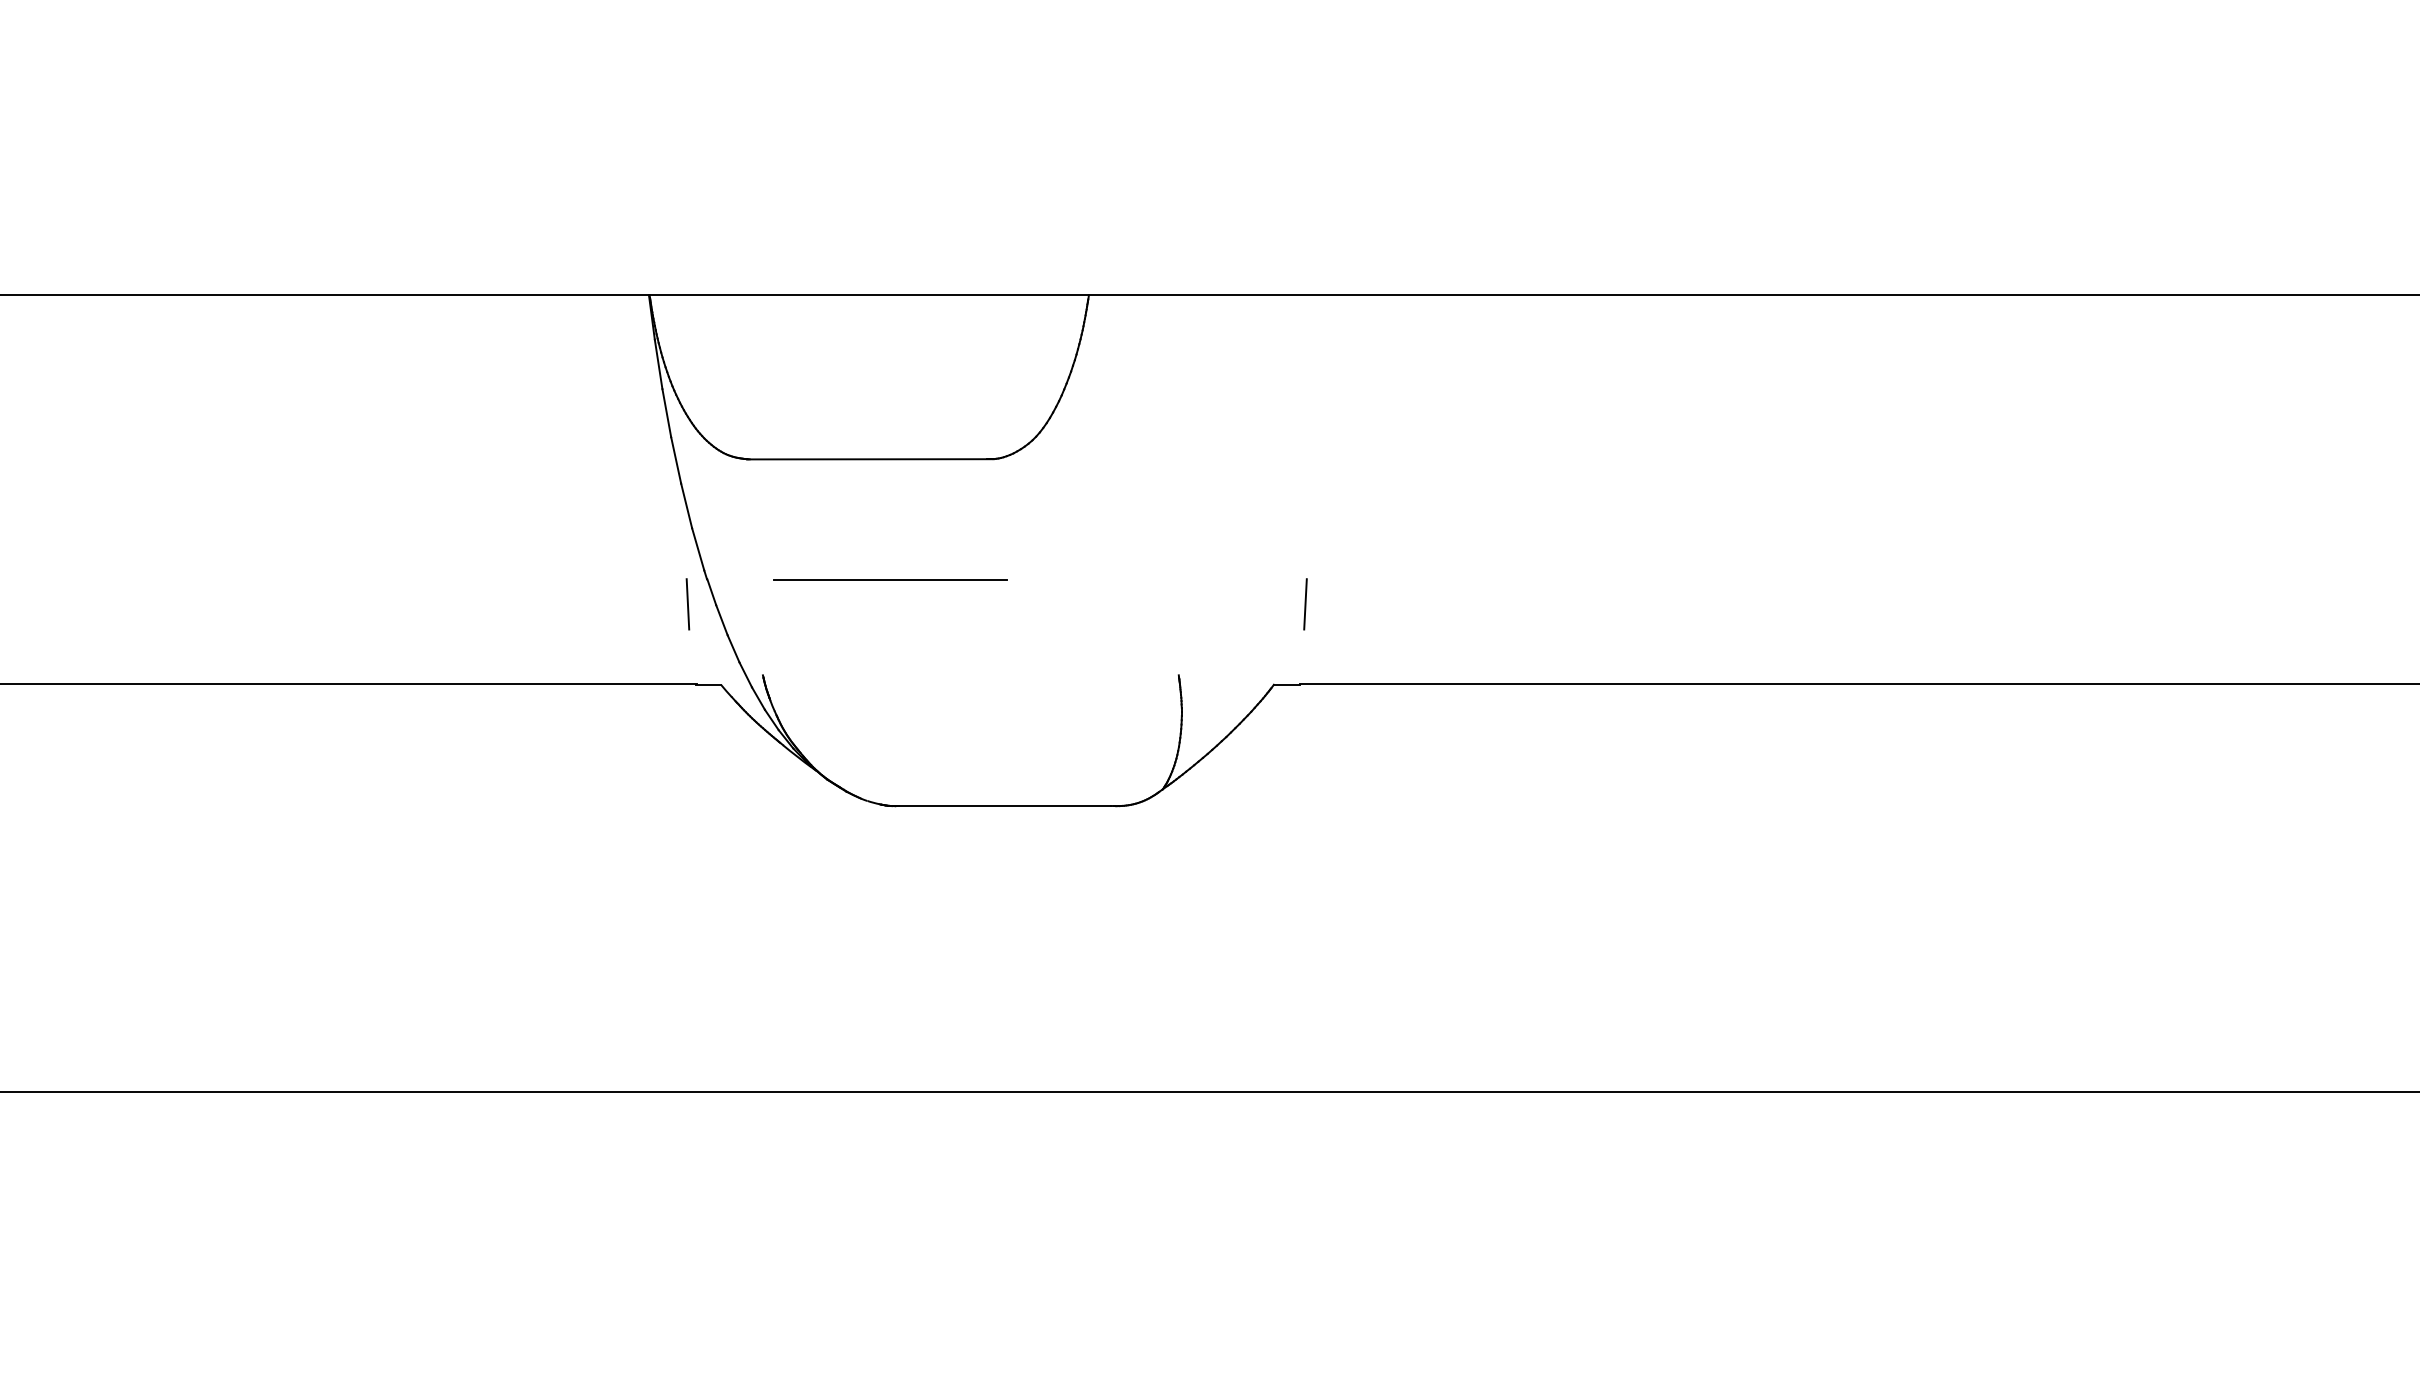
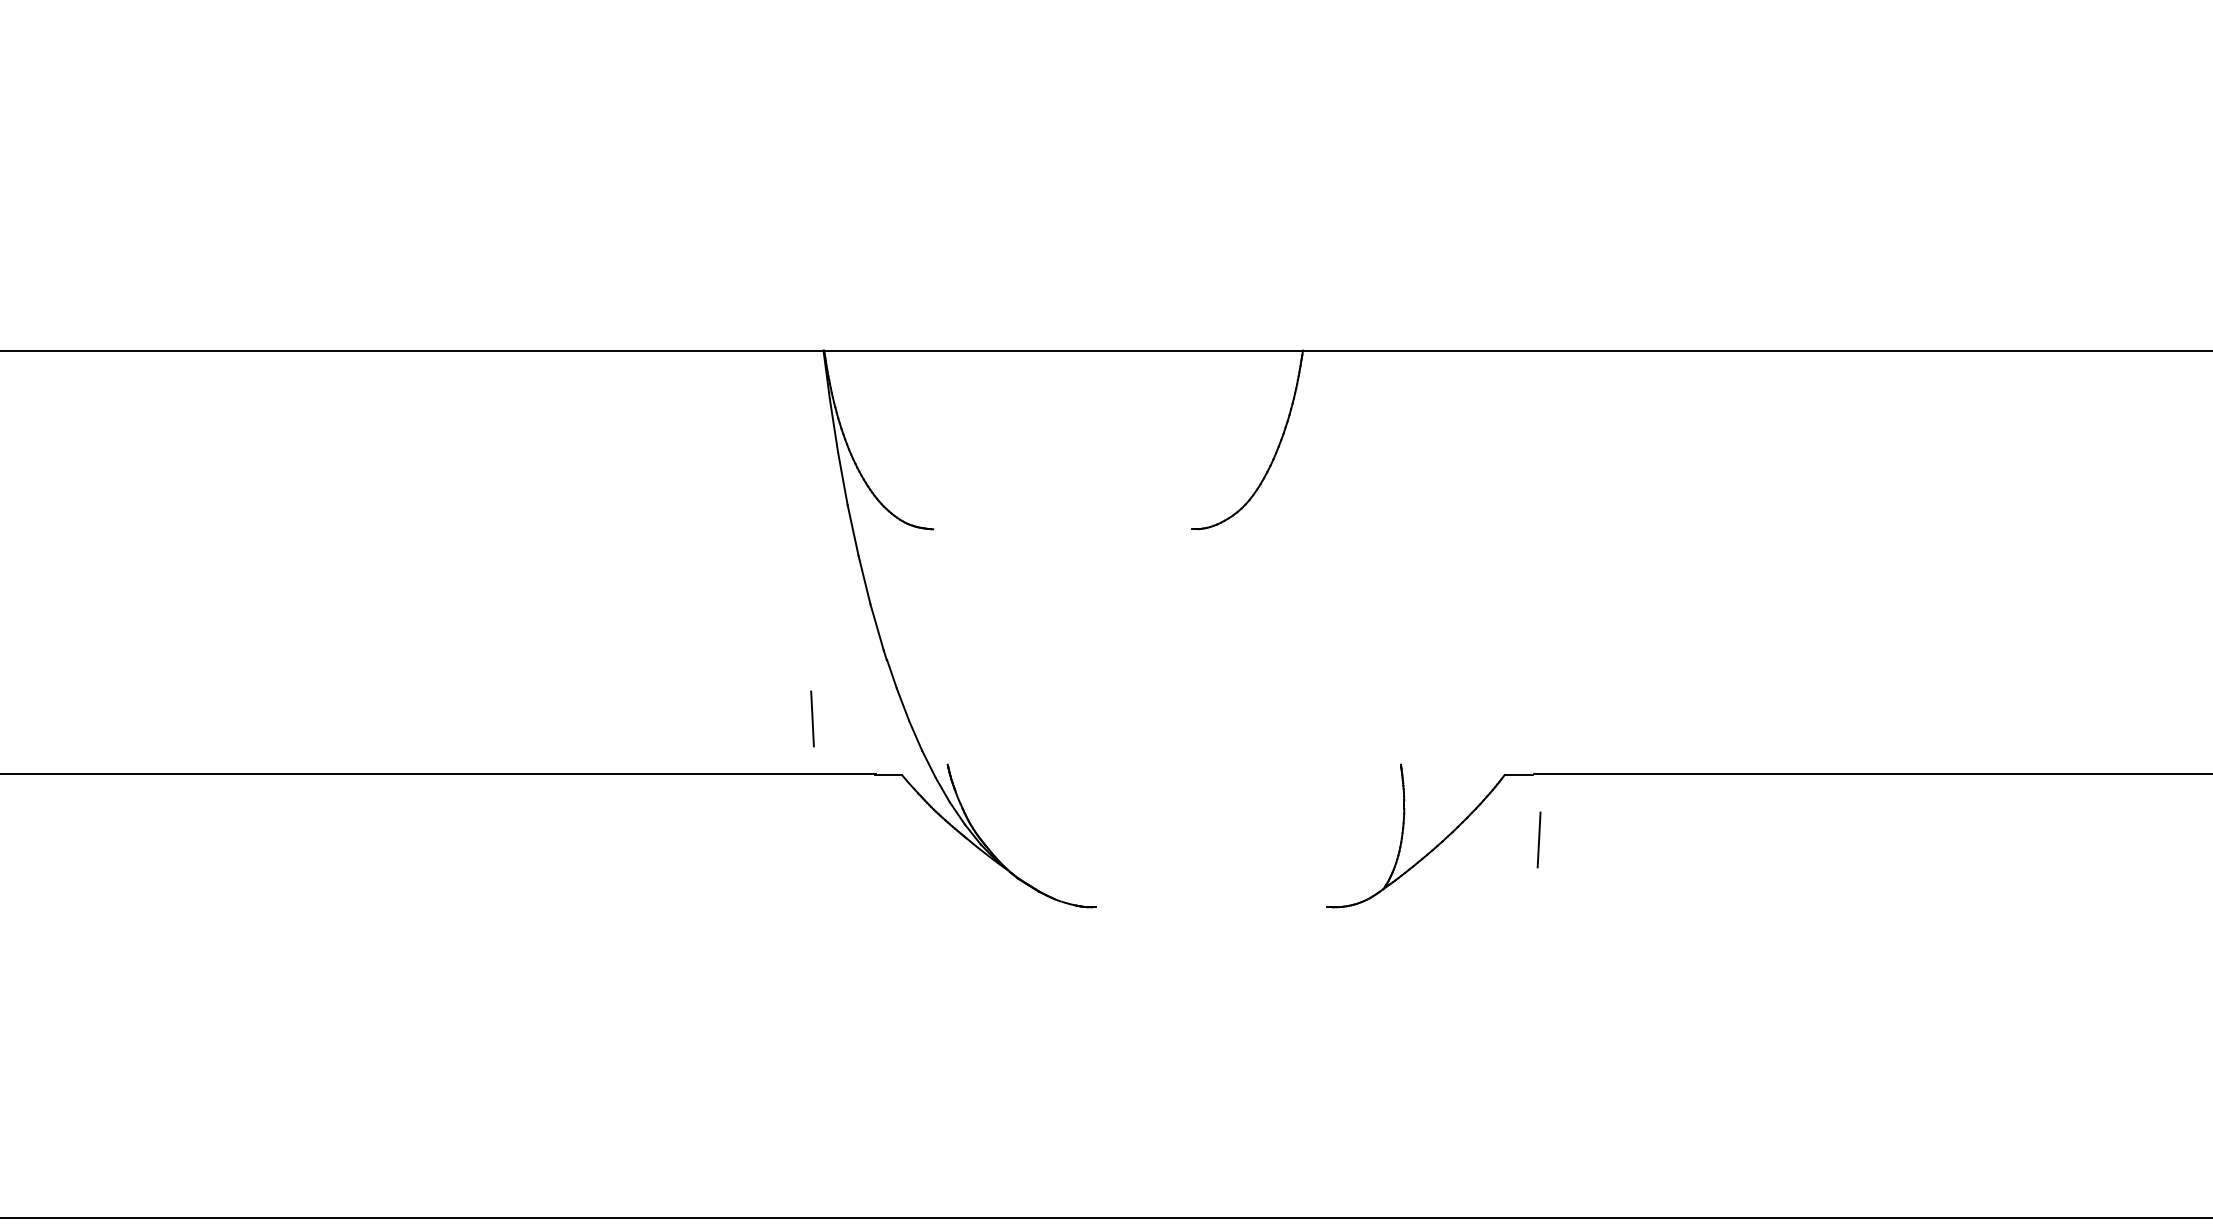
line: (868, 459) -> (1062, 529), removed
line: (890, 579) -> (1086, 660), removed
line: (687, 604) -> (812, 719), moved
line: (1305, 604) -> (1539, 840), moved
line: (1004, 806) -> (1210, 907), removed

